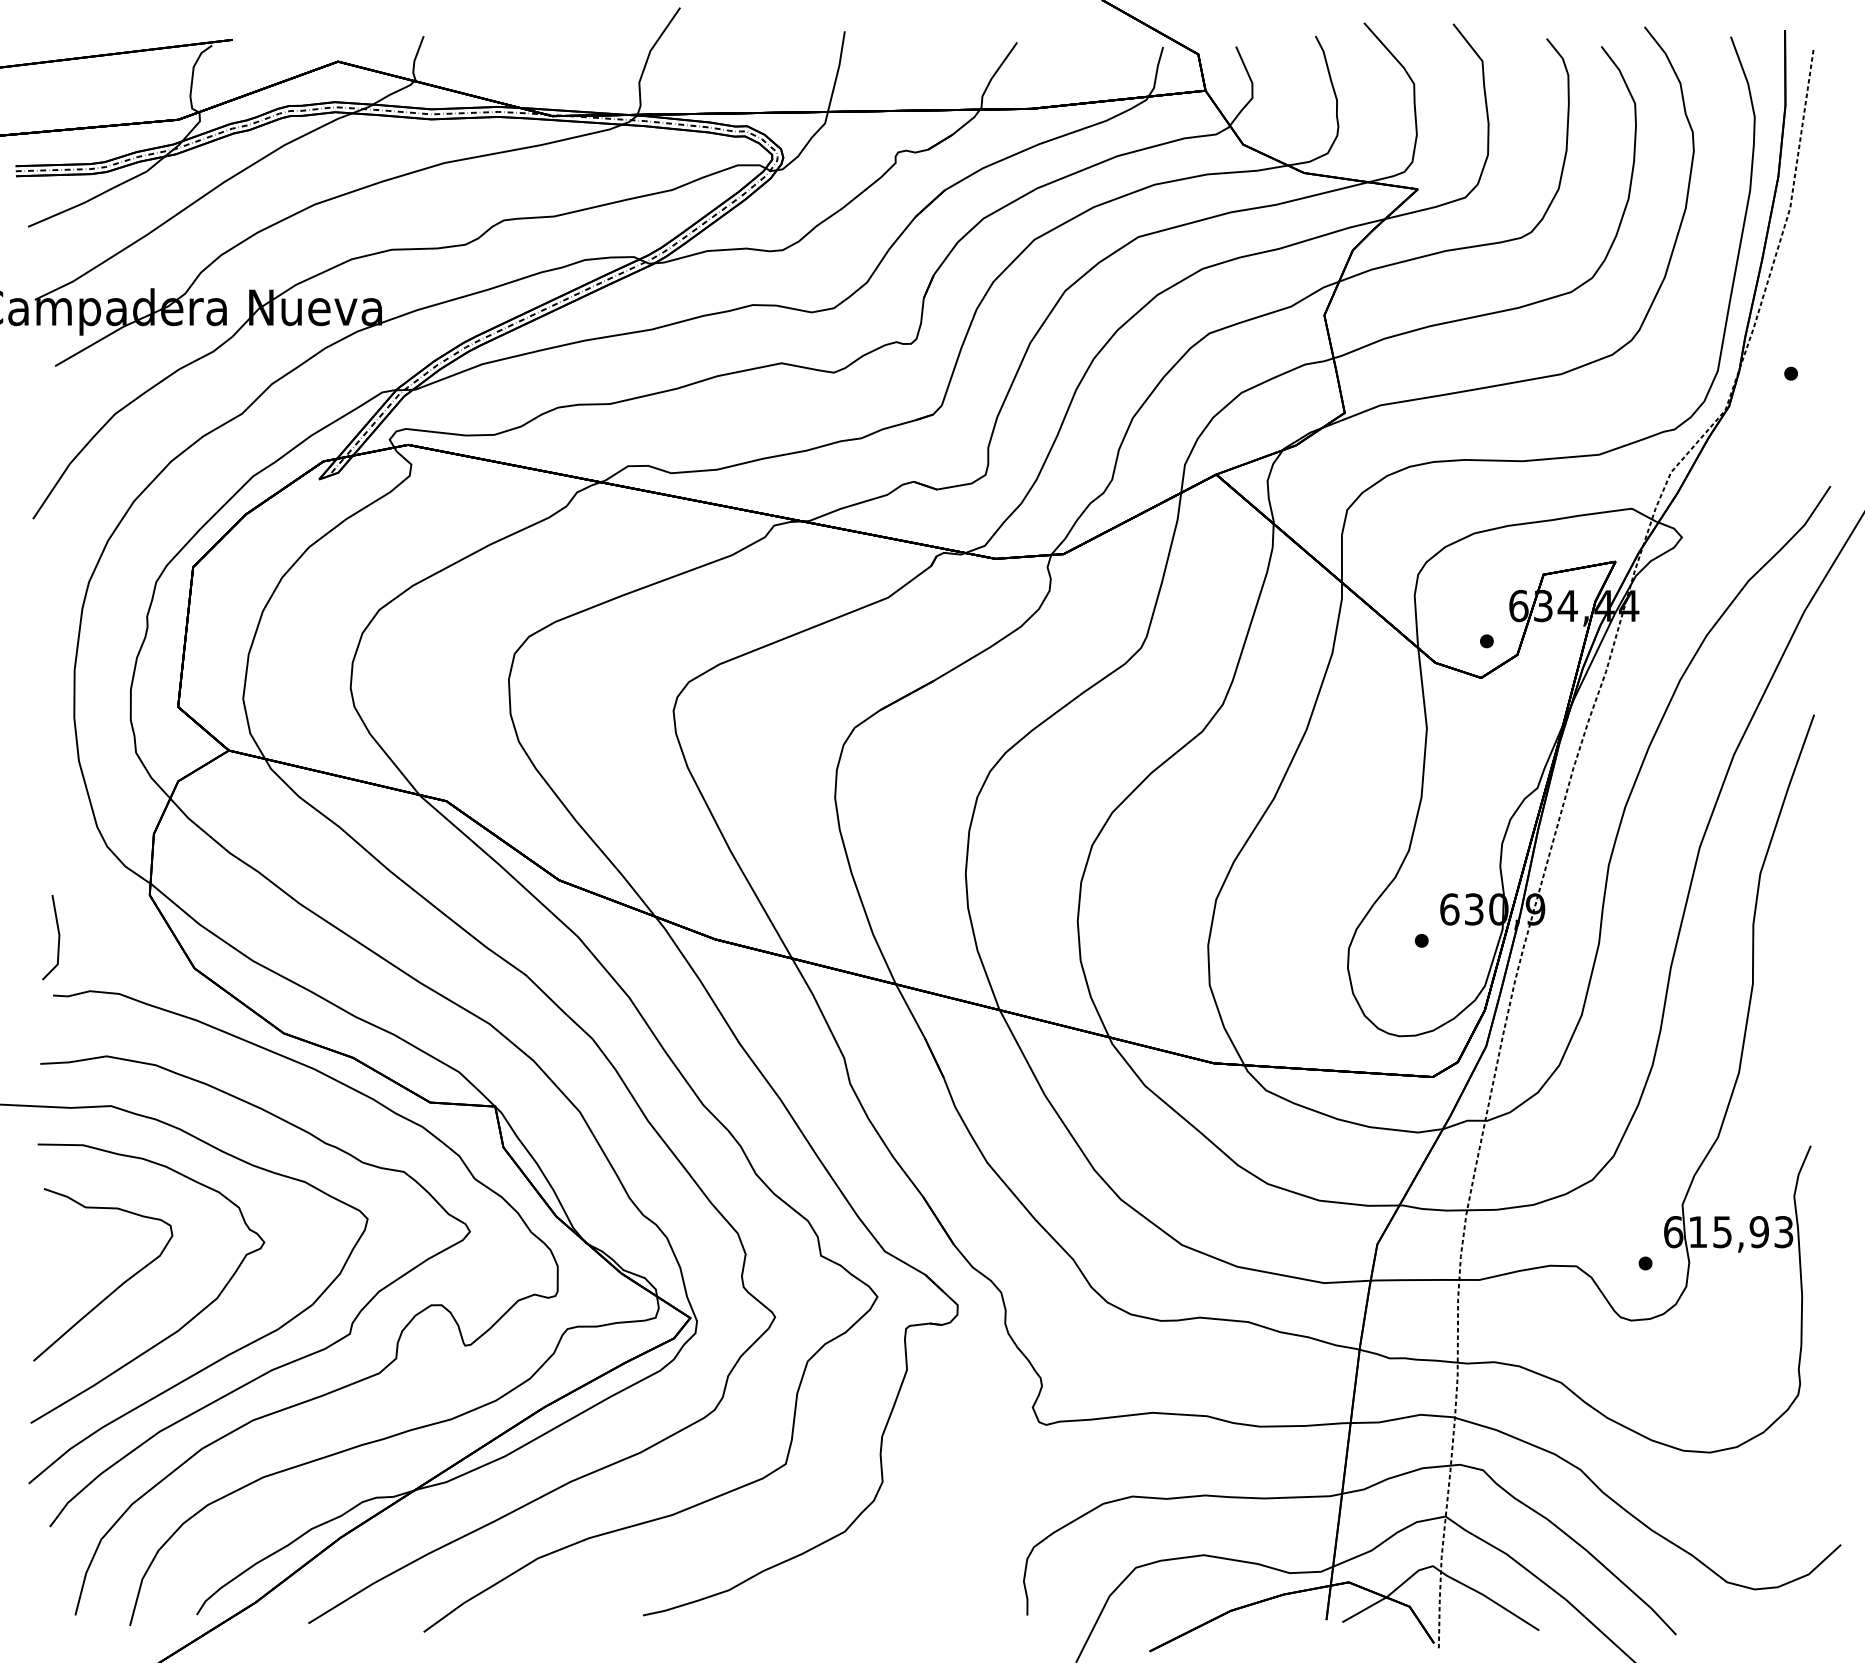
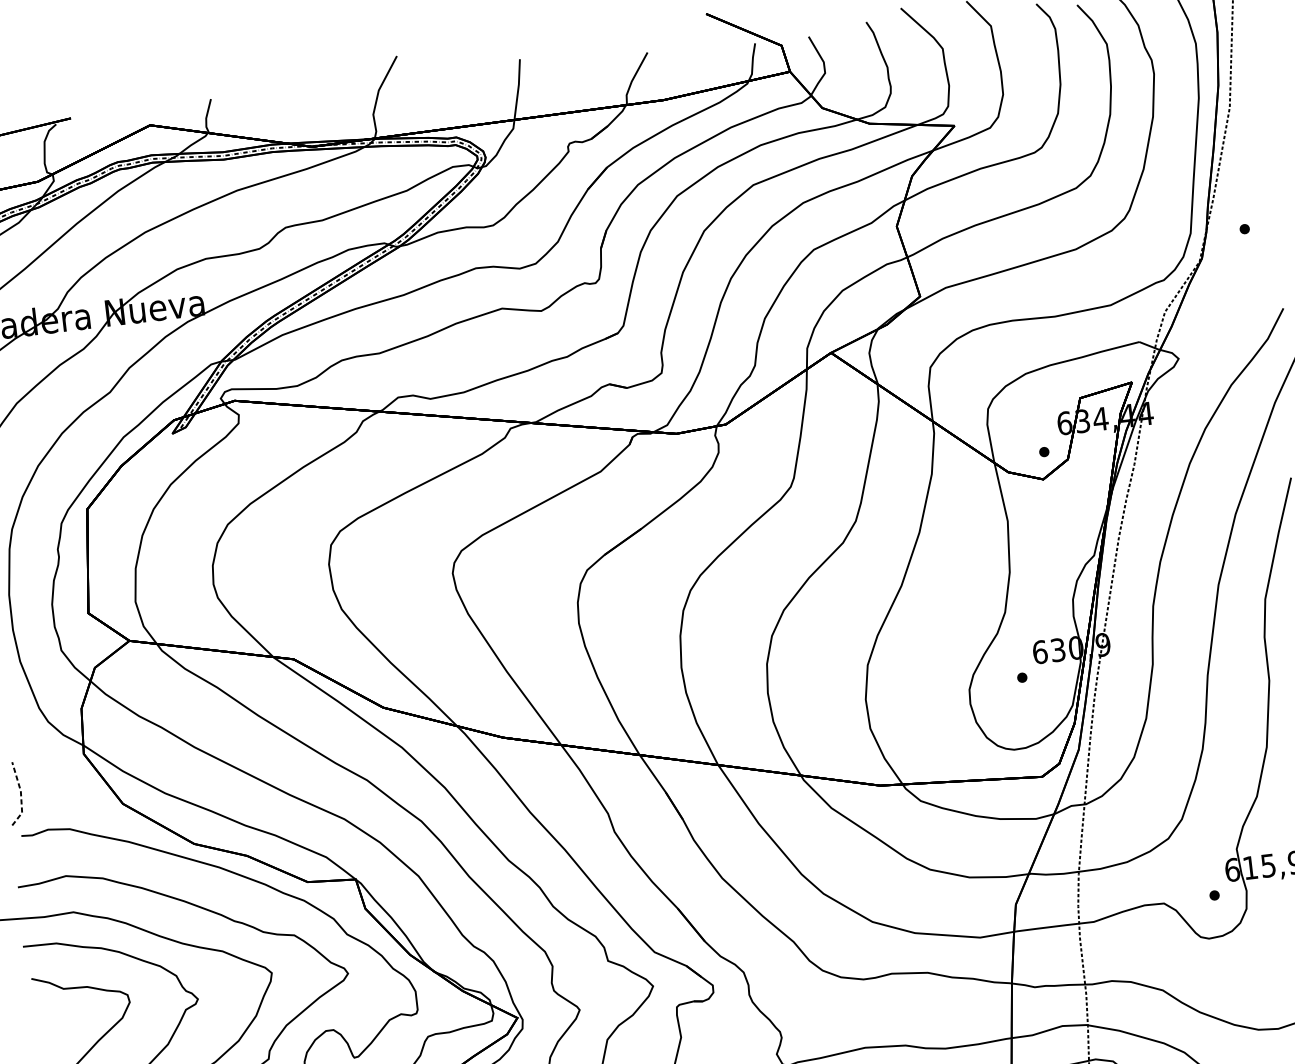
line: (59, 940) -> (21, 795), solid -> dashed

